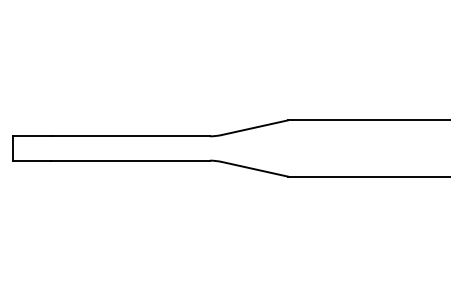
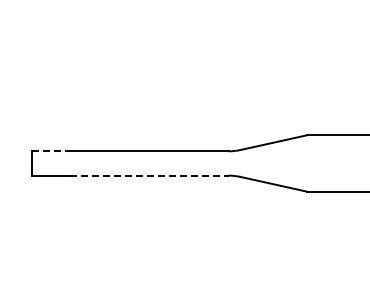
line: (32, 135) -> (51, 150), solid -> dashed
line: (130, 160) -> (149, 175), solid -> dashed

